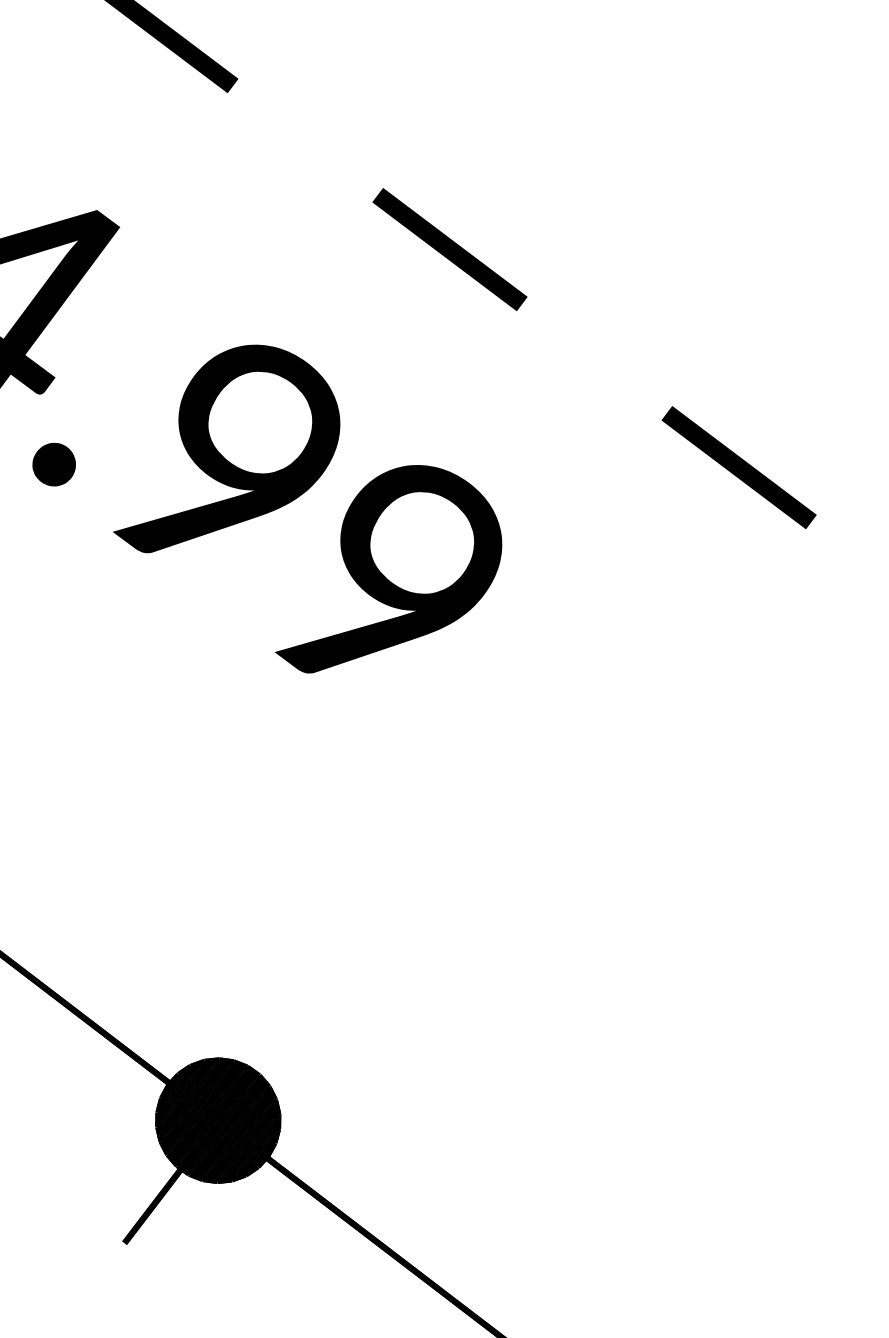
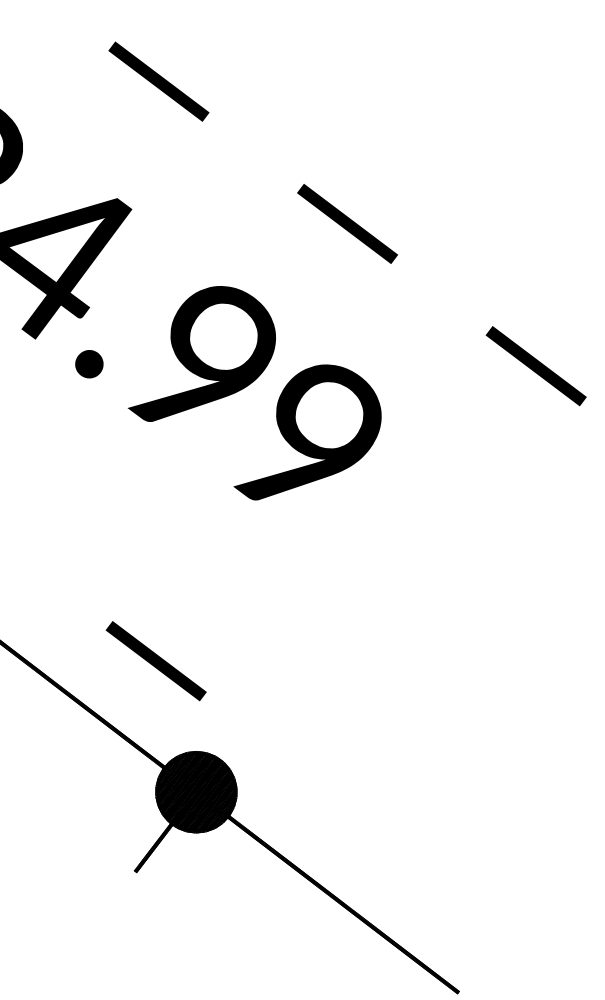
line: (155, 920) -> (155, 661), added

